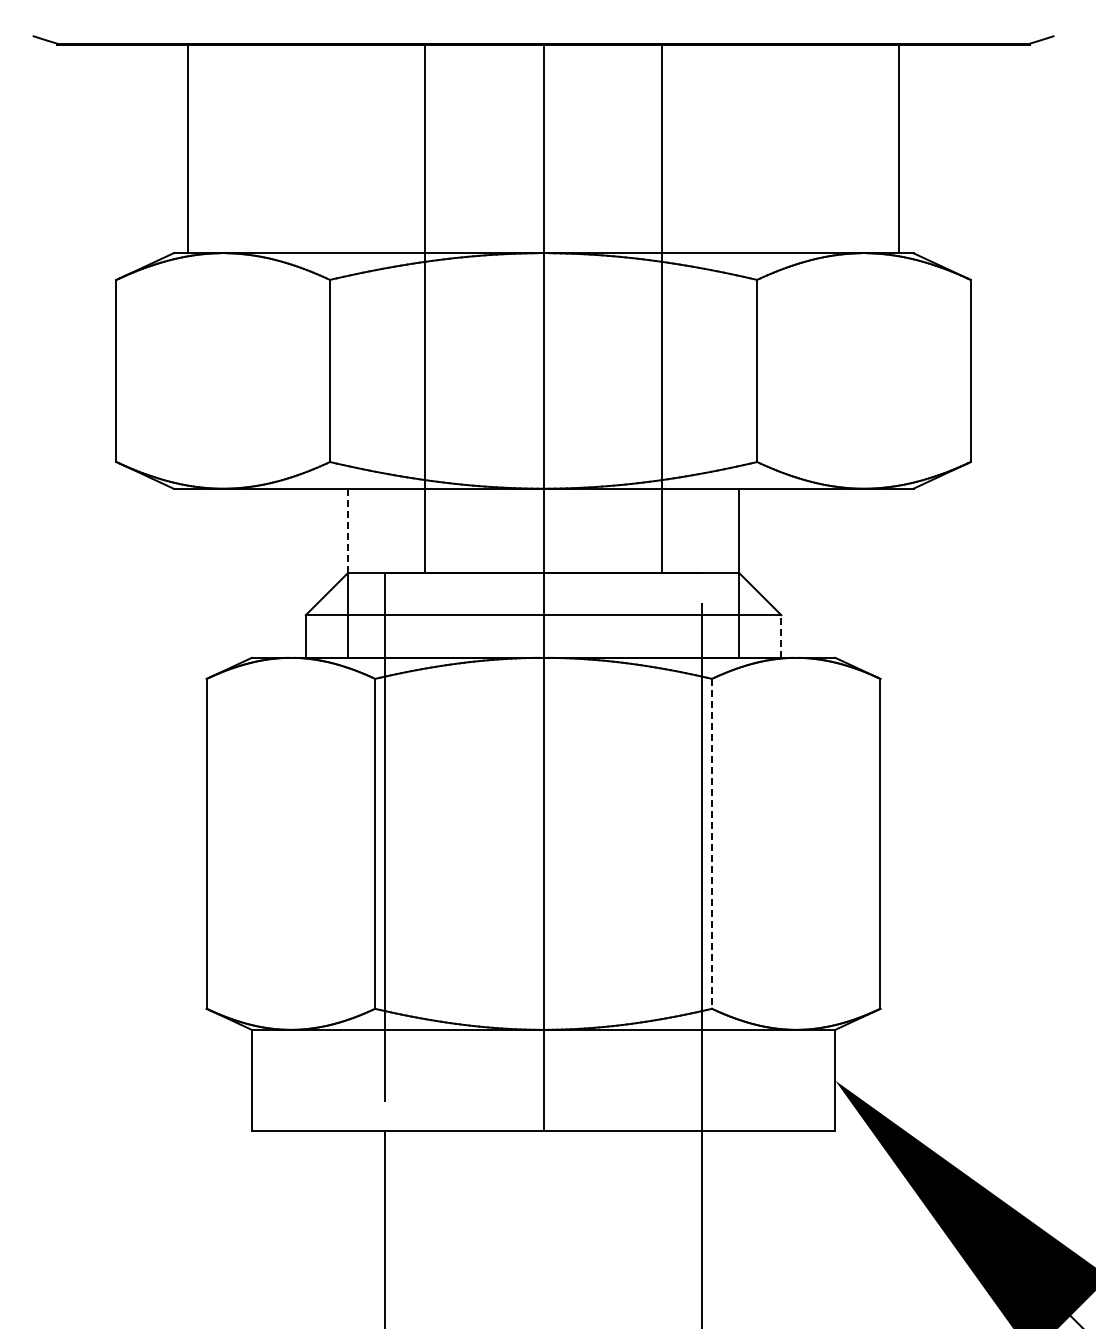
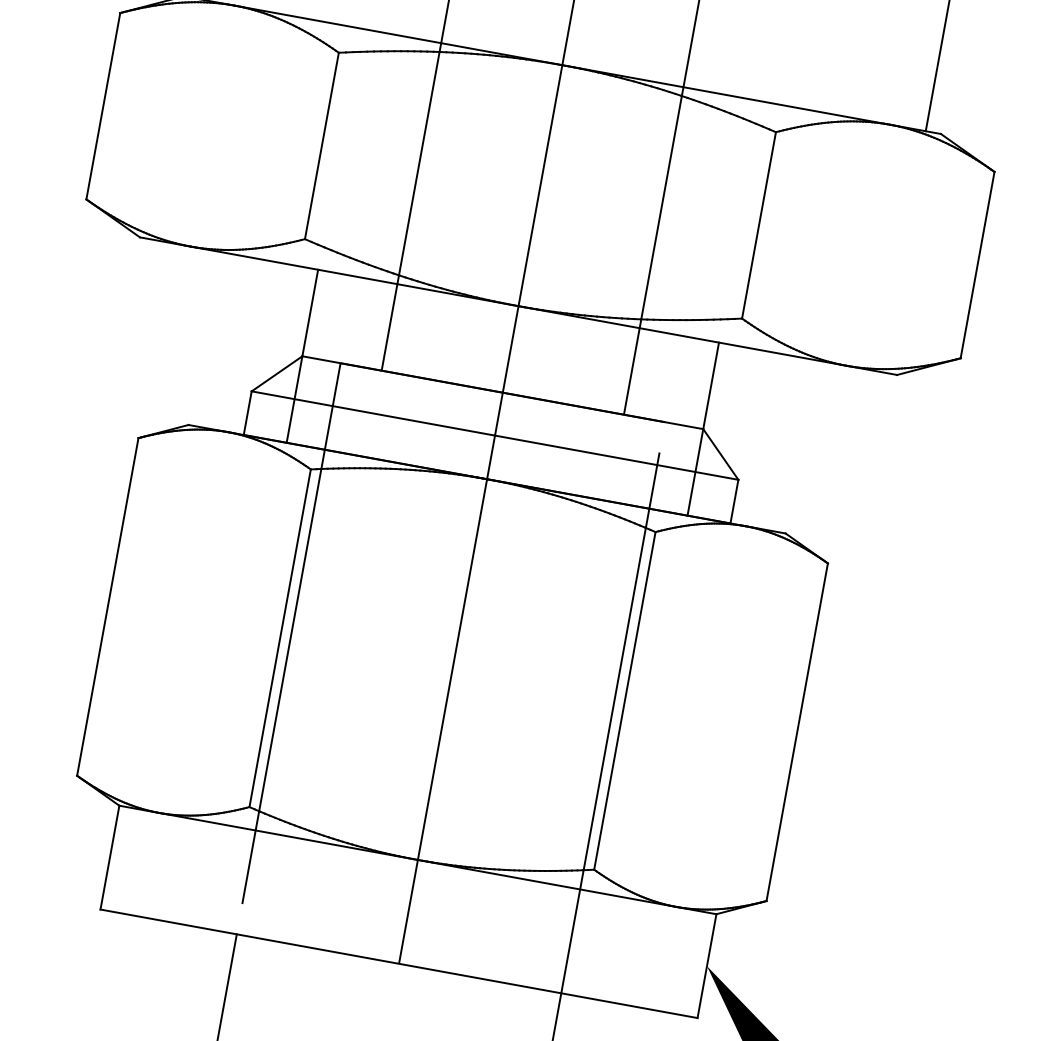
line: (347, 531) -> (309, 313), dashed -> solid
line: (781, 636) -> (734, 501), dashed -> solid
line: (712, 843) -> (625, 700), dashed -> solid

